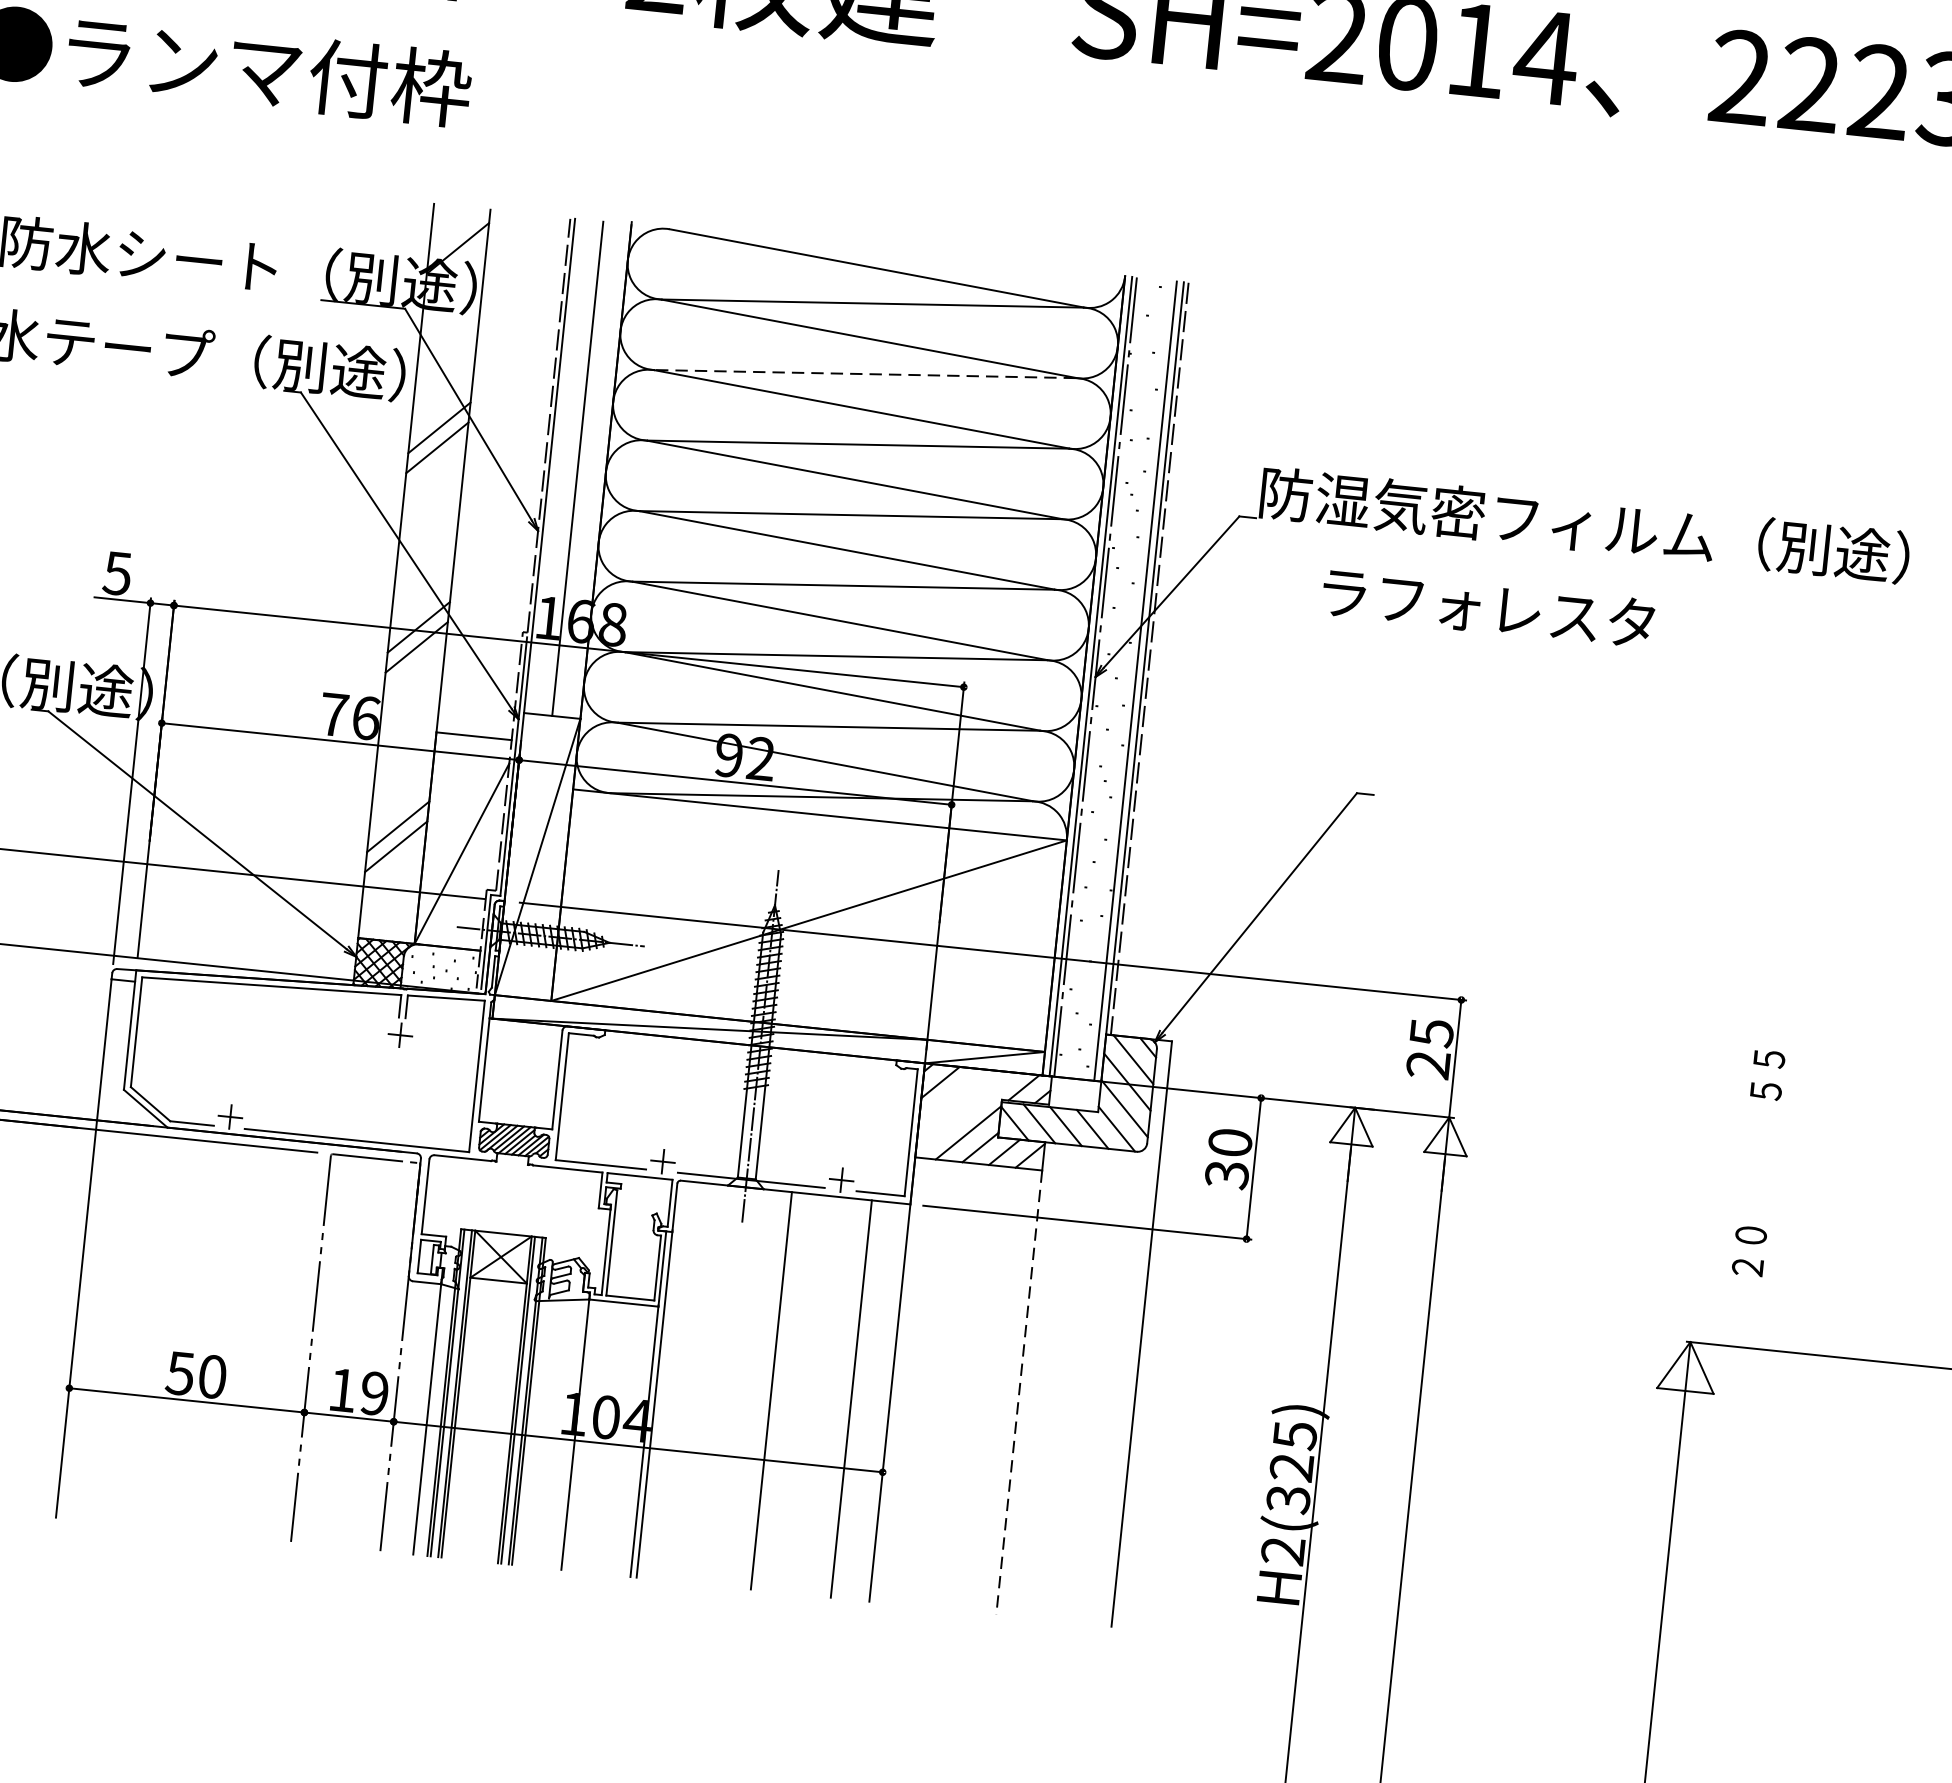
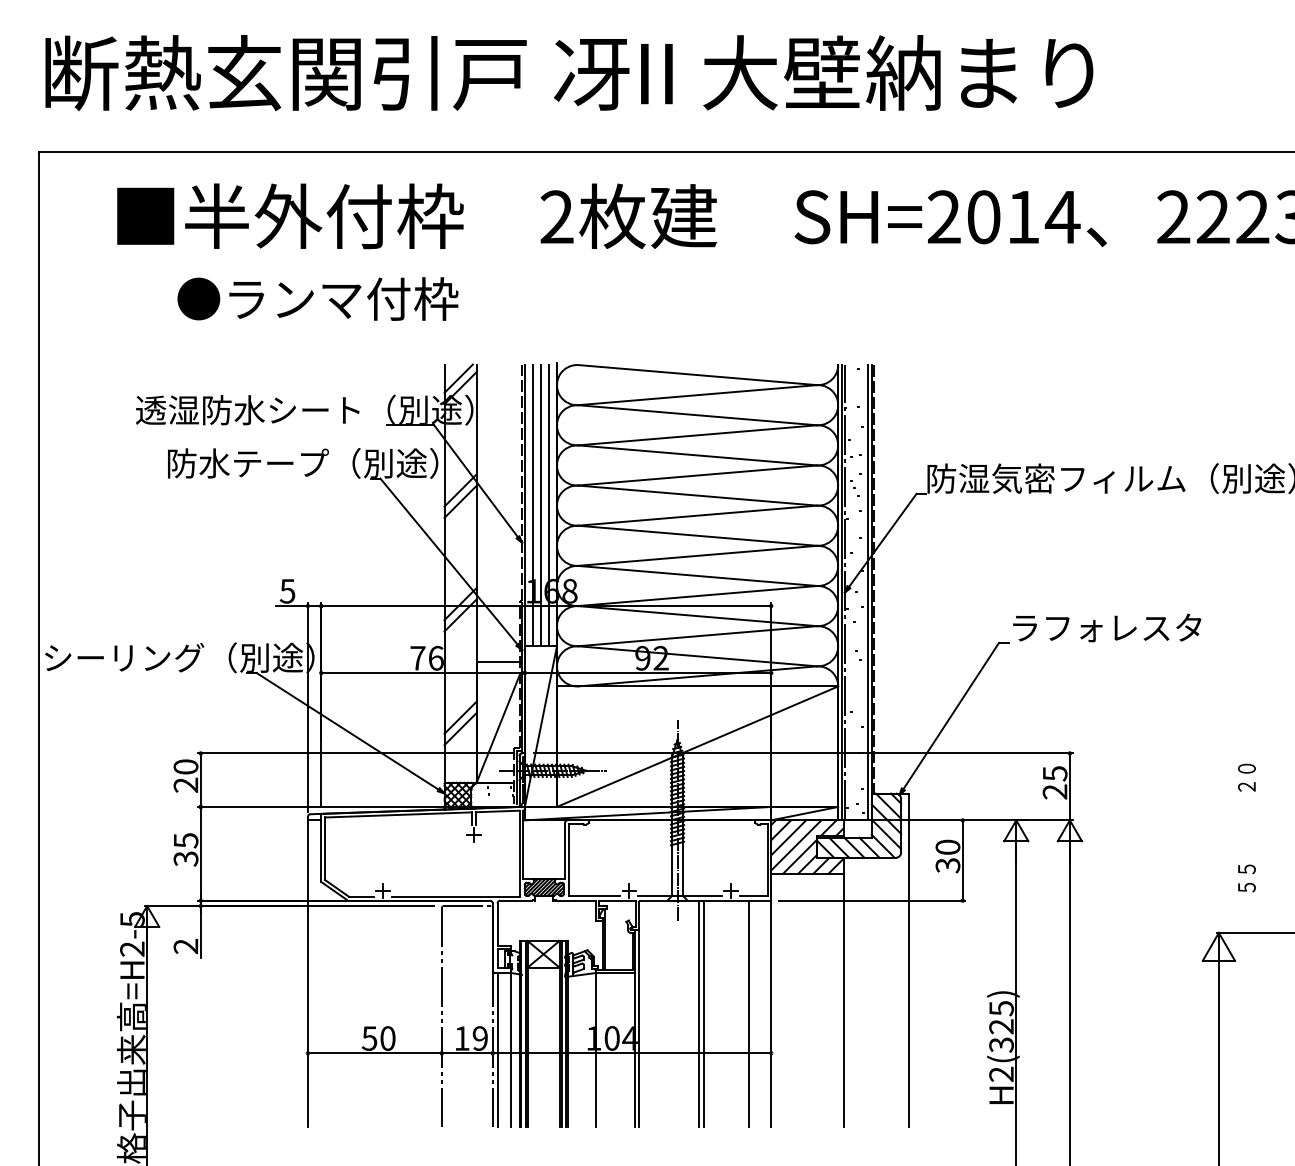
line: (456, 230) -> (458, 378), added
line: (865, 374) -> (697, 435), dashed -> solid
line: (562, 467) -> (532, 505), added
line: (591, 470) -> (548, 505), added
text: (1488, 607) -> (1107, 627), moved
text: (1767, 1074) -> (1246, 777), ５５ -> ２０
line: (952, 1096) -> (788, 837), added
line: (964, 1112) -> (796, 845), added
text: (1748, 1251) -> (1246, 878), ２０ -> ５５
line: (764, 1389) -> (699, 1013), added
line: (1019, 1392) -> (843, 1000), dashed -> solid
line: (404, 1417) -> (498, 1050), added

